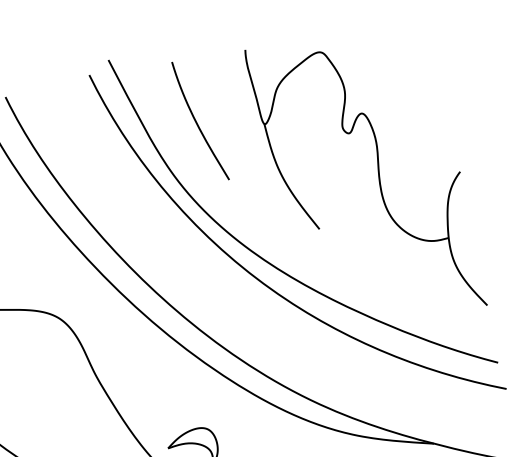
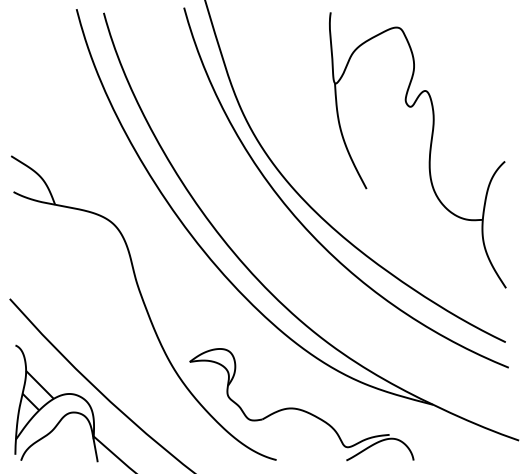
curve: (197, 121) -> (274, 69), removed

